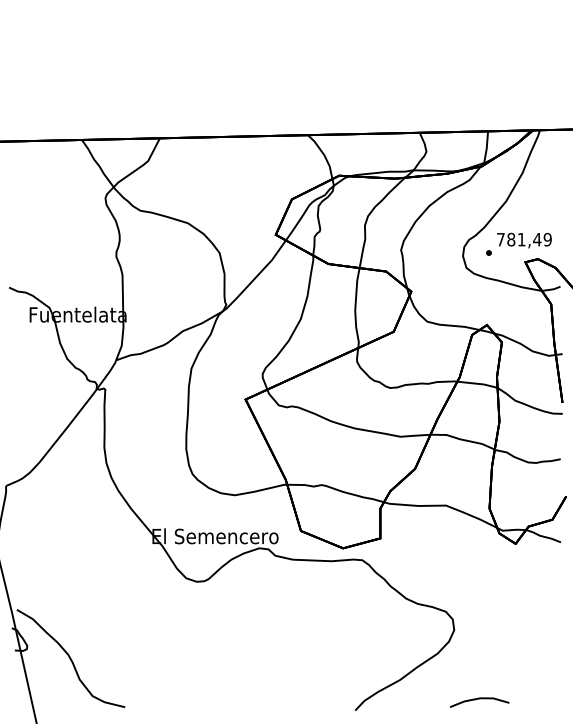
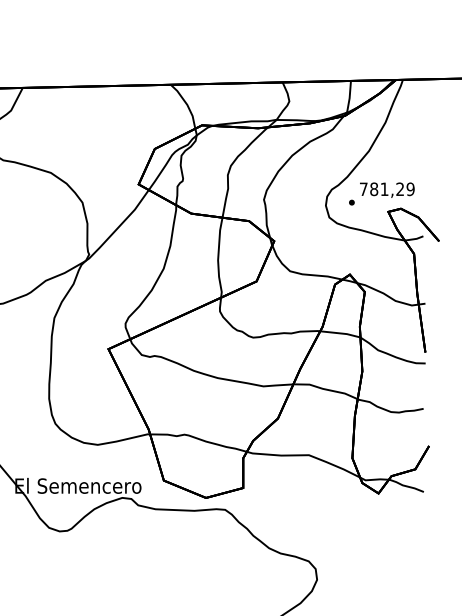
text: (537, 239) -> (400, 189), 781,49 -> 781,29

